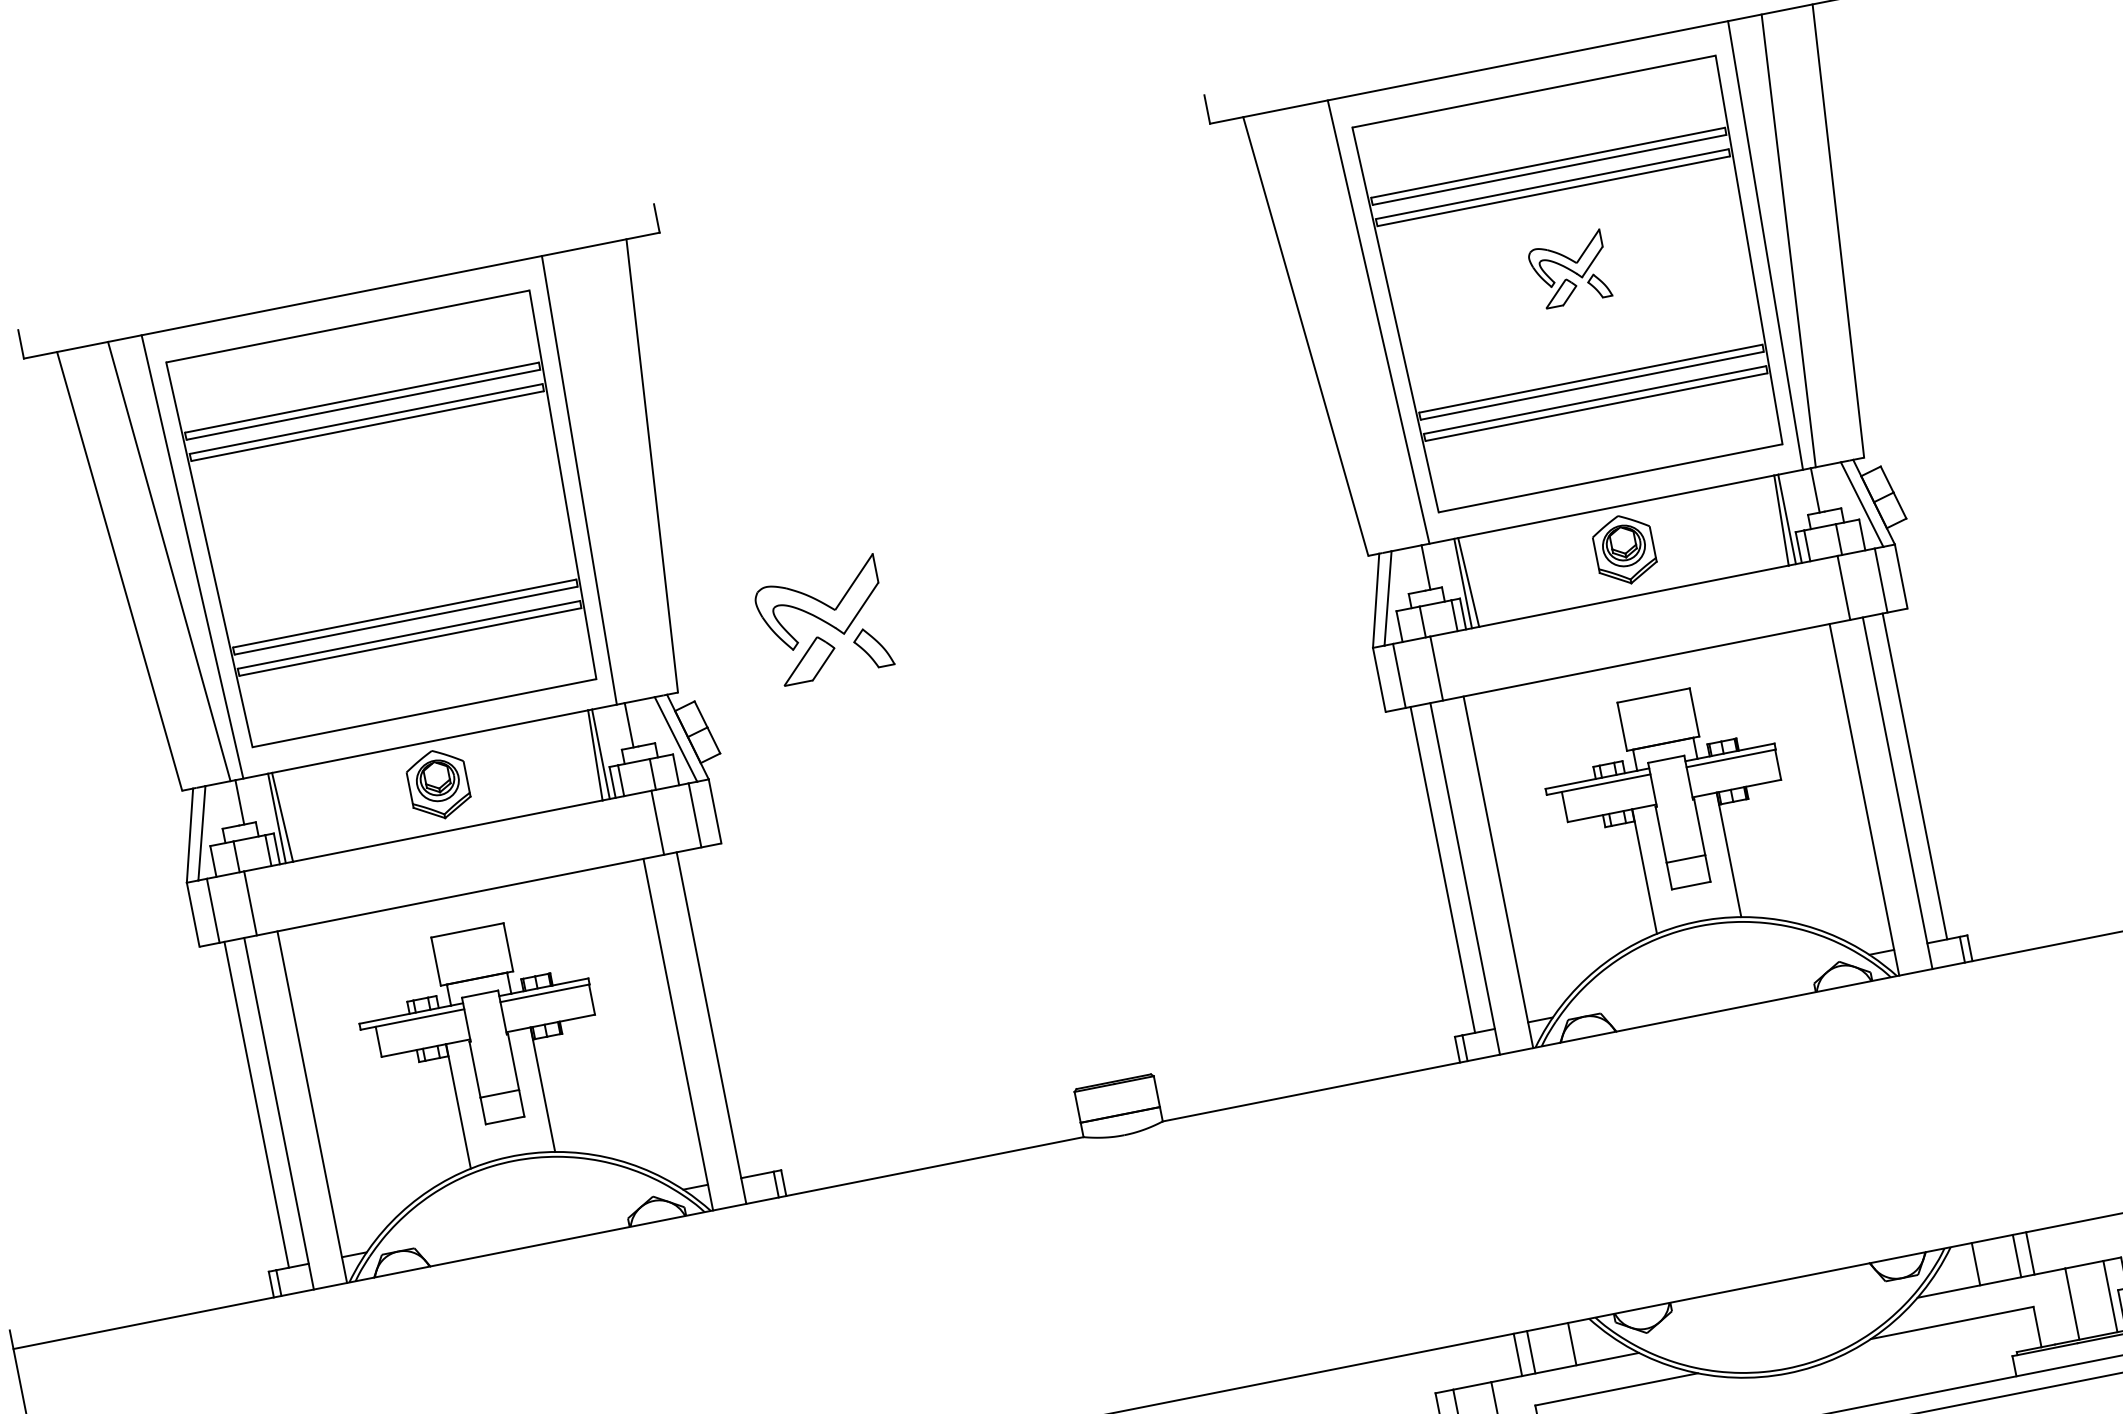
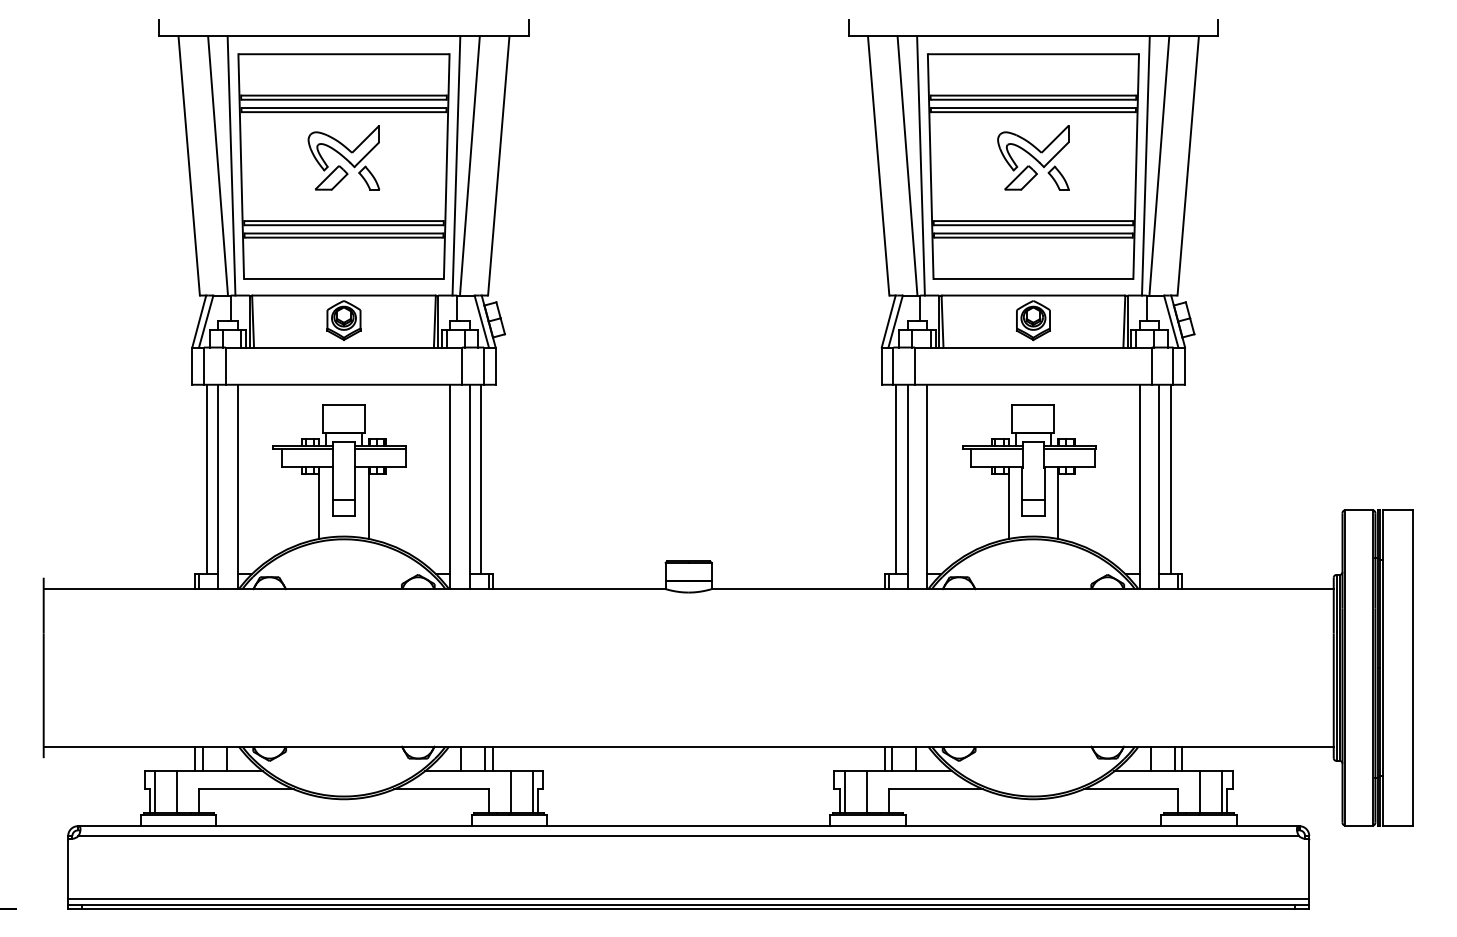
part: (1569, 269) -> (1033, 157), size x1.67
line: (1355, 325) -> (907, 165), added
line: (601, 475) -> (469, 165), added
part: (821, 621) -> (343, 157), moved
line: (729, 1011) -> (481, 479), added

